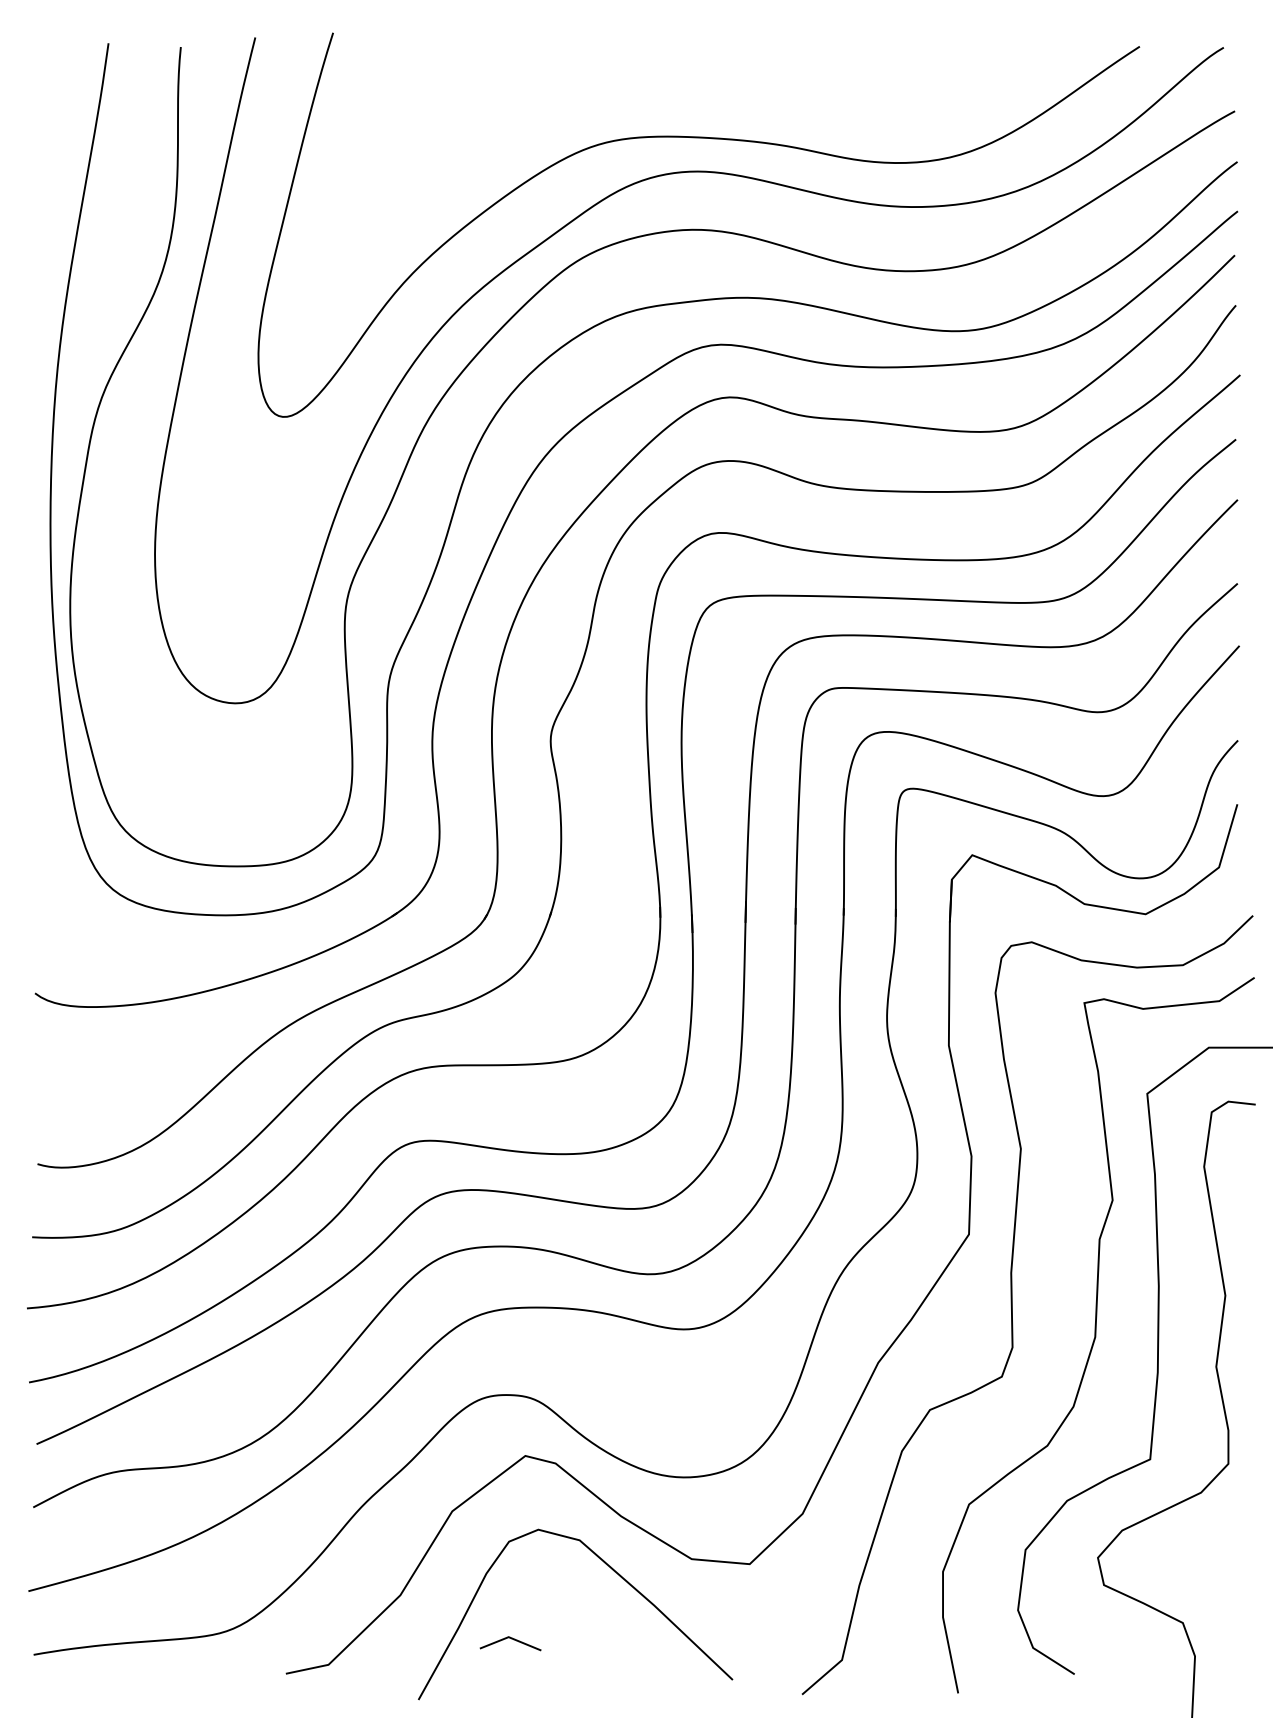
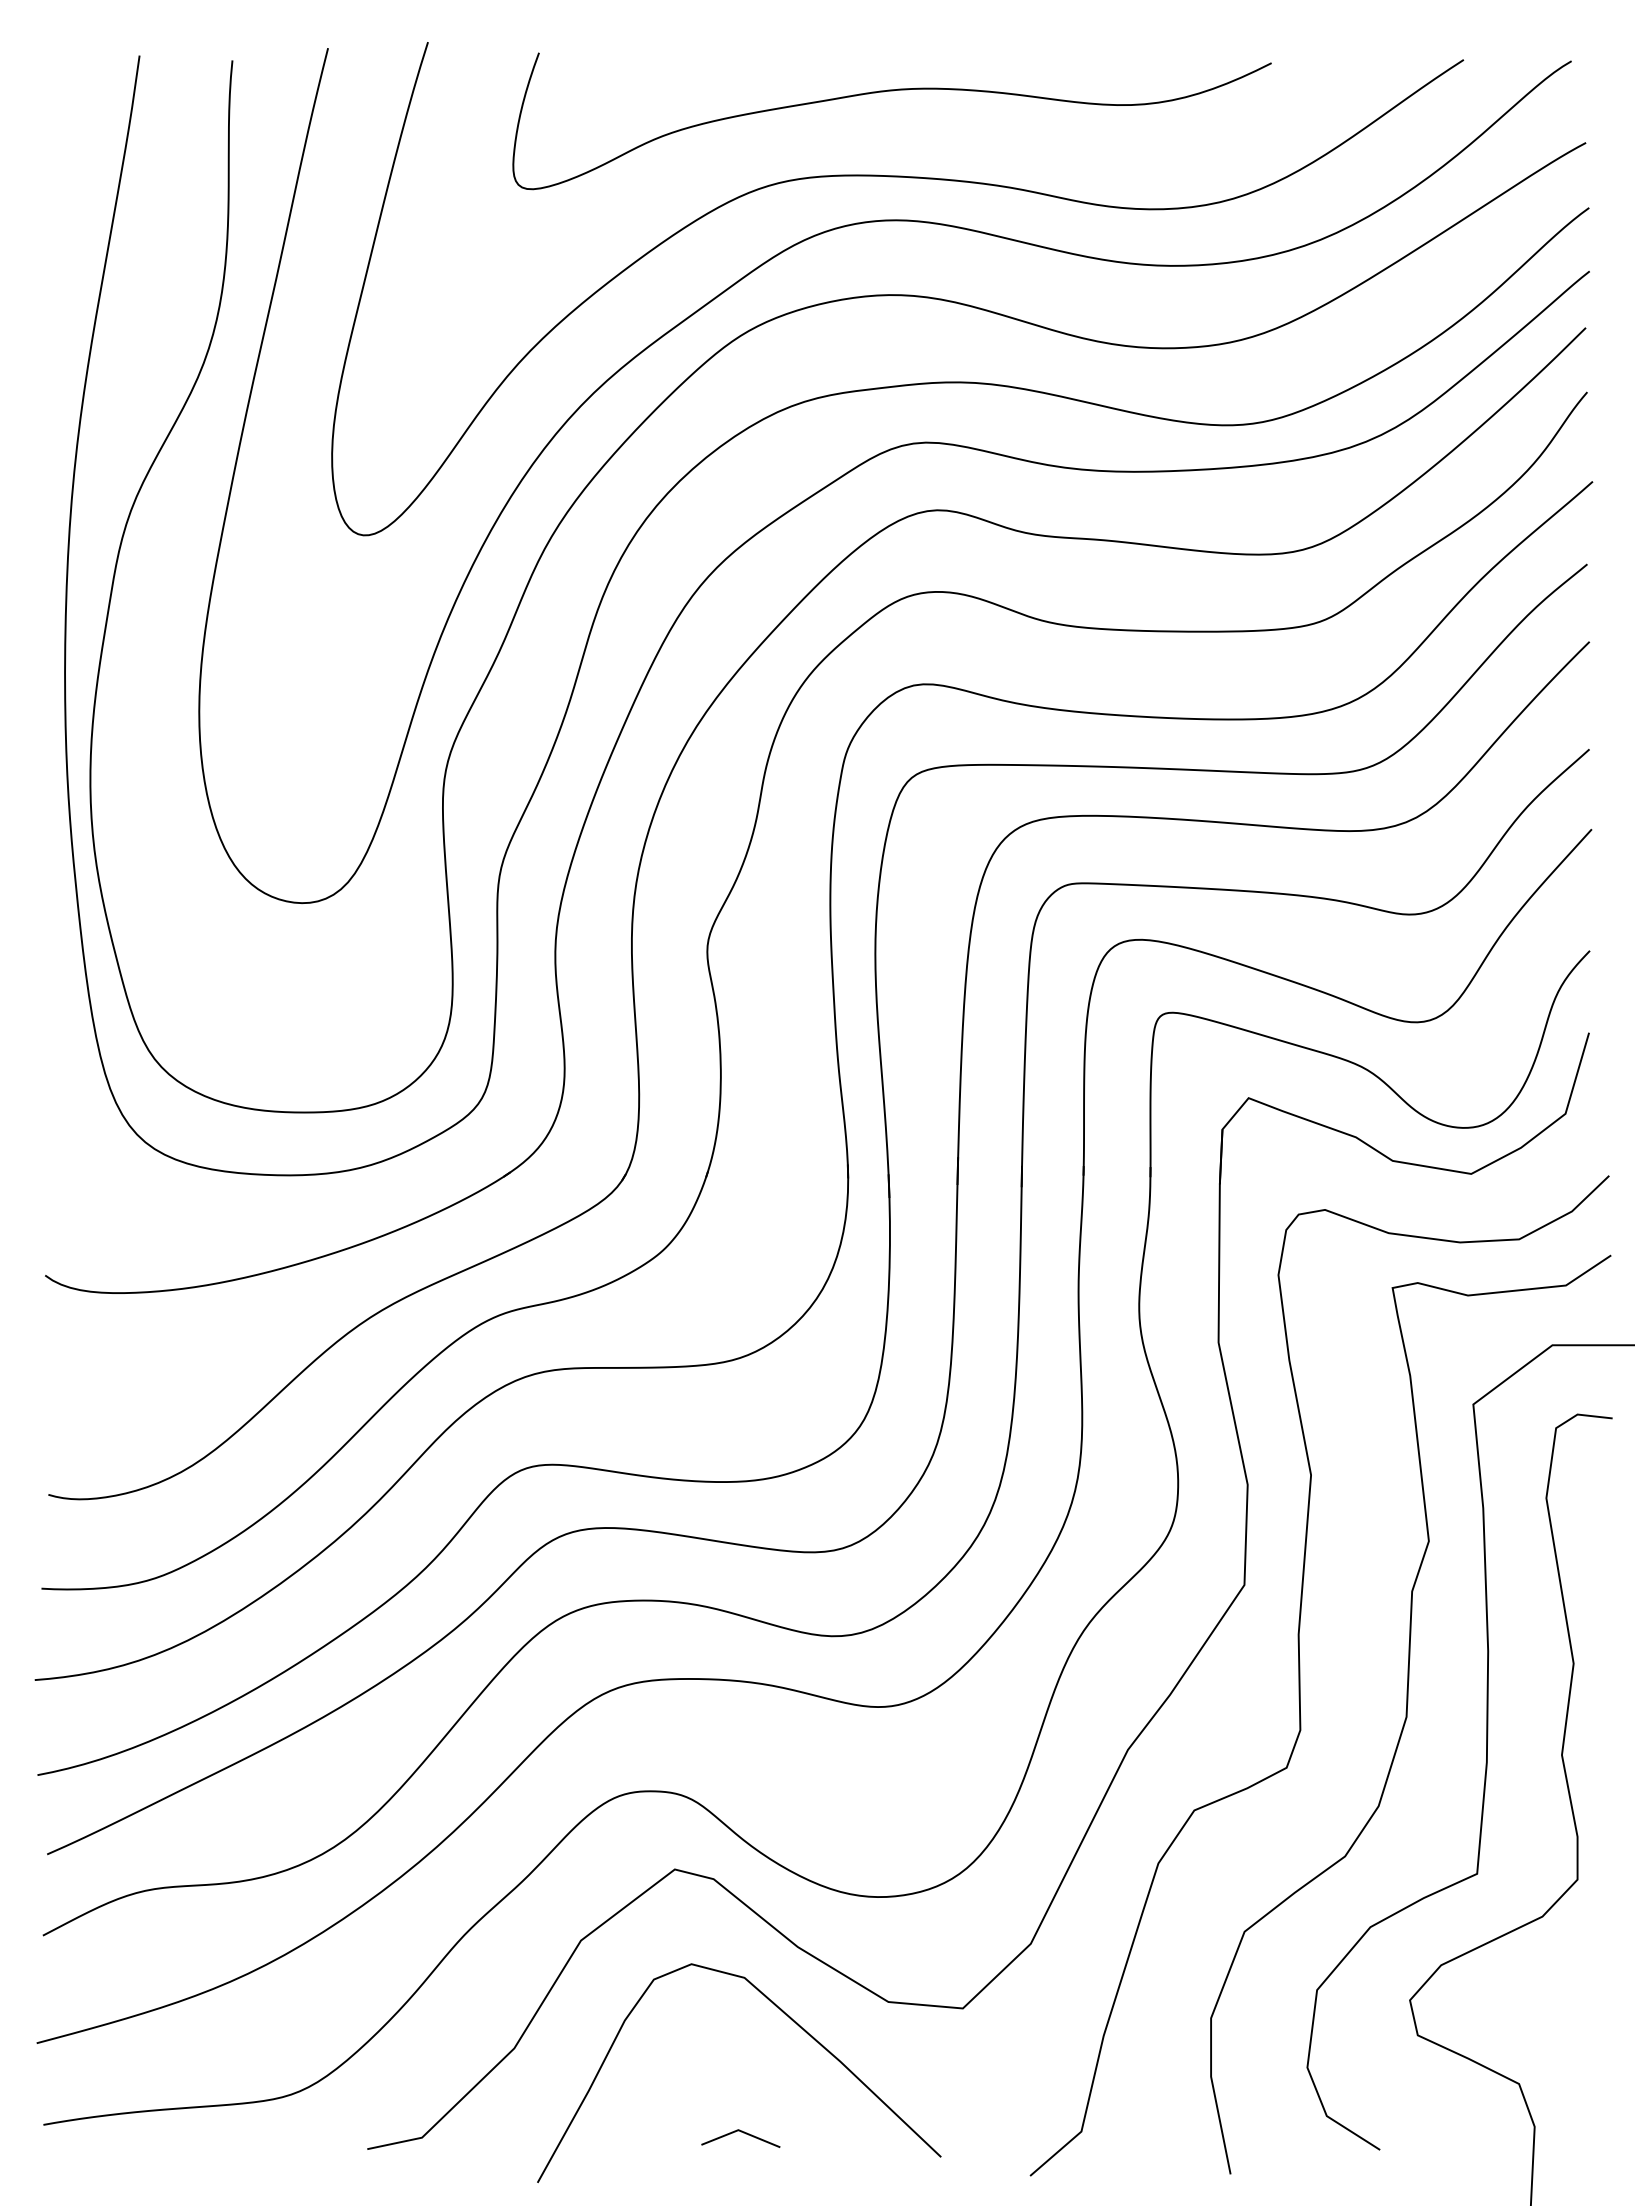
curve: (688, 72) -> (884, 92), added
line: (512, 1639) -> (743, 2133), moved

